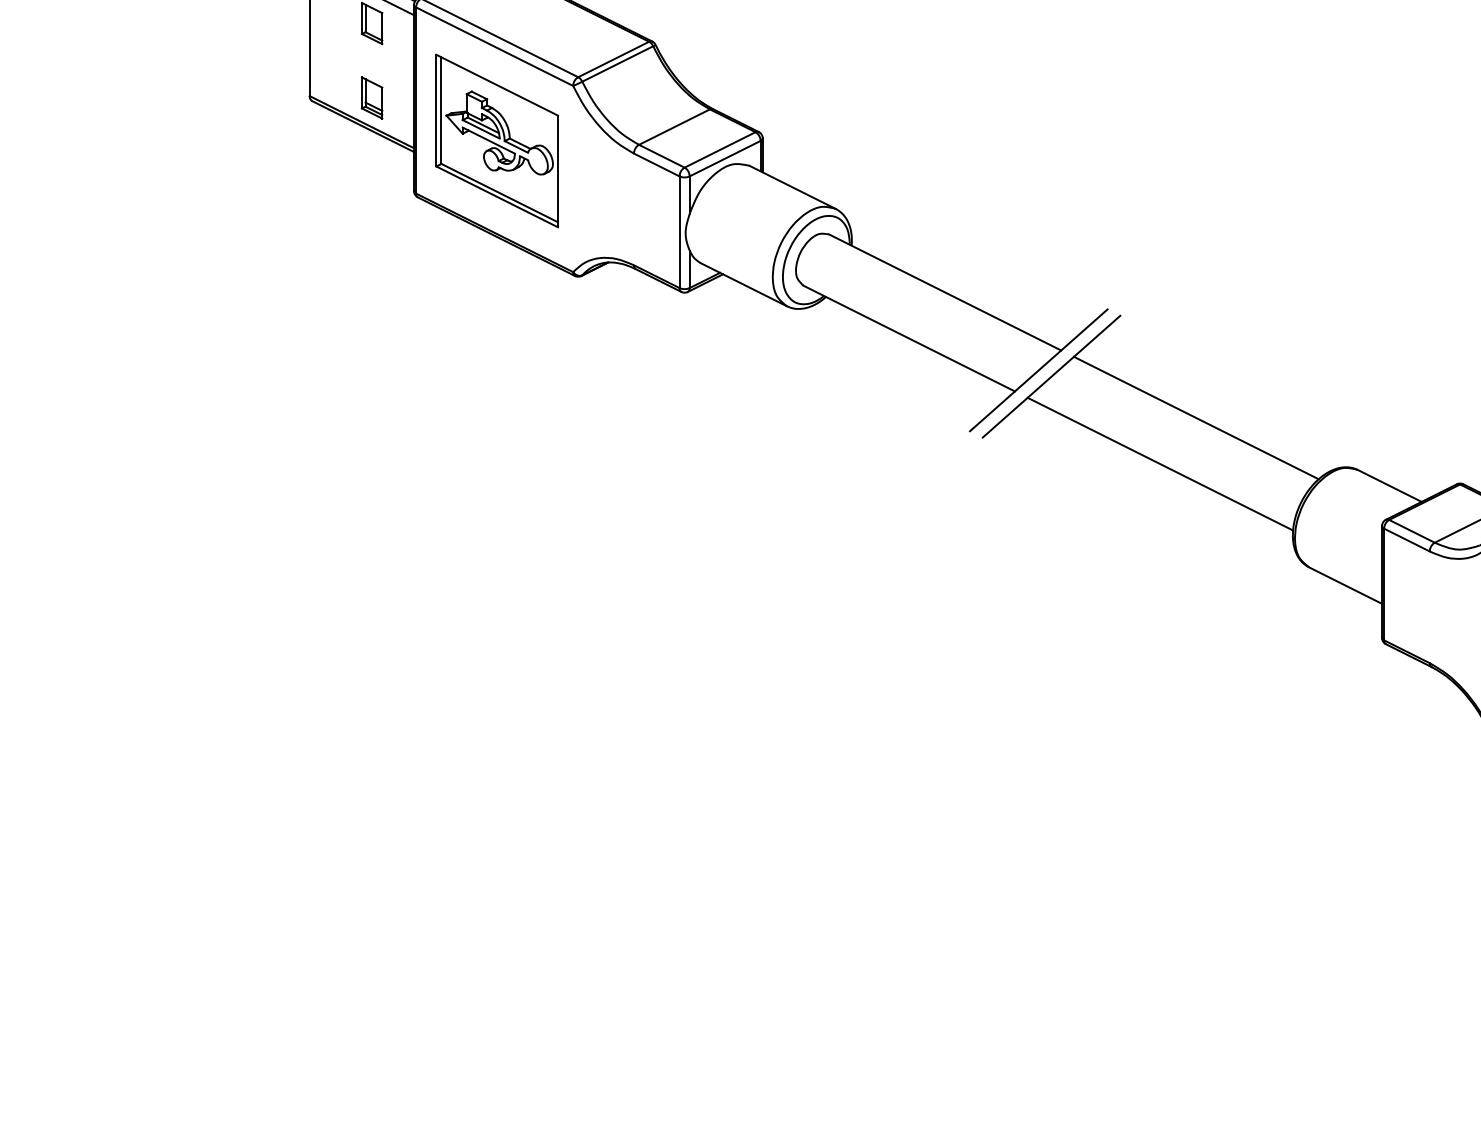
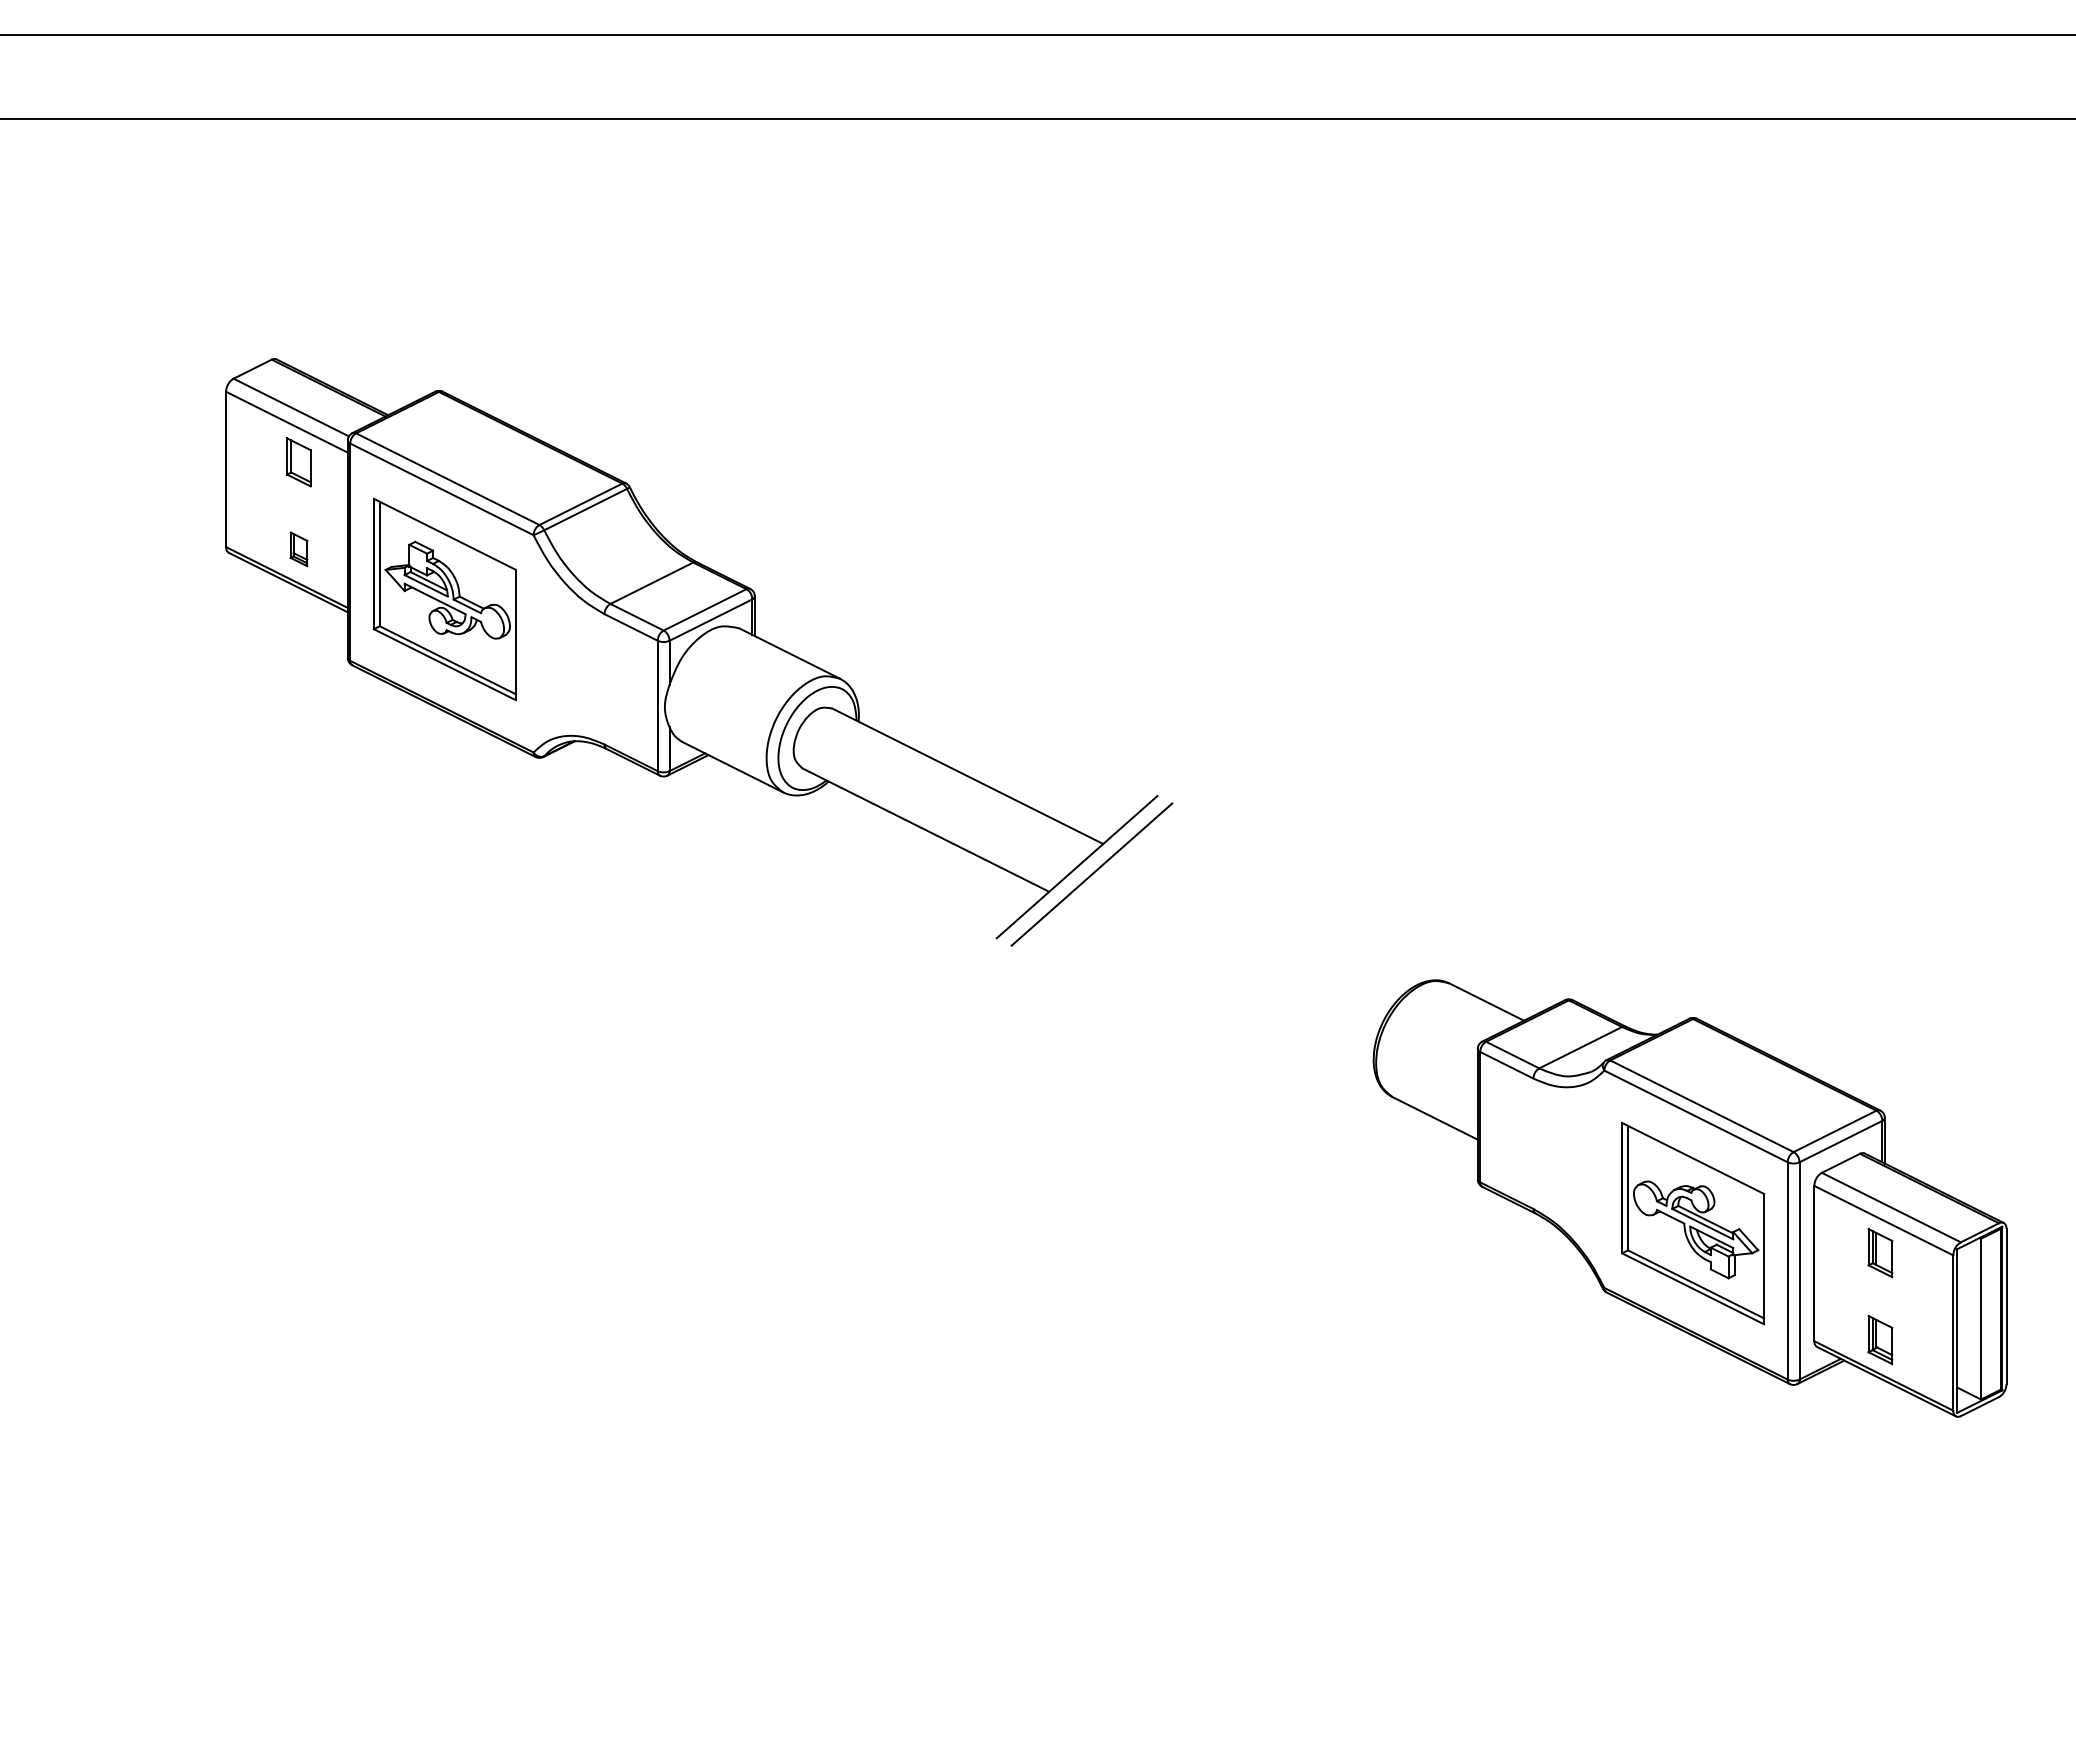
part: (371, 98) -> (298, 549), size x0.7
line: (1195, 417) -> (1260, 922), removed
line: (1159, 464) -> (1218, 976), removed

